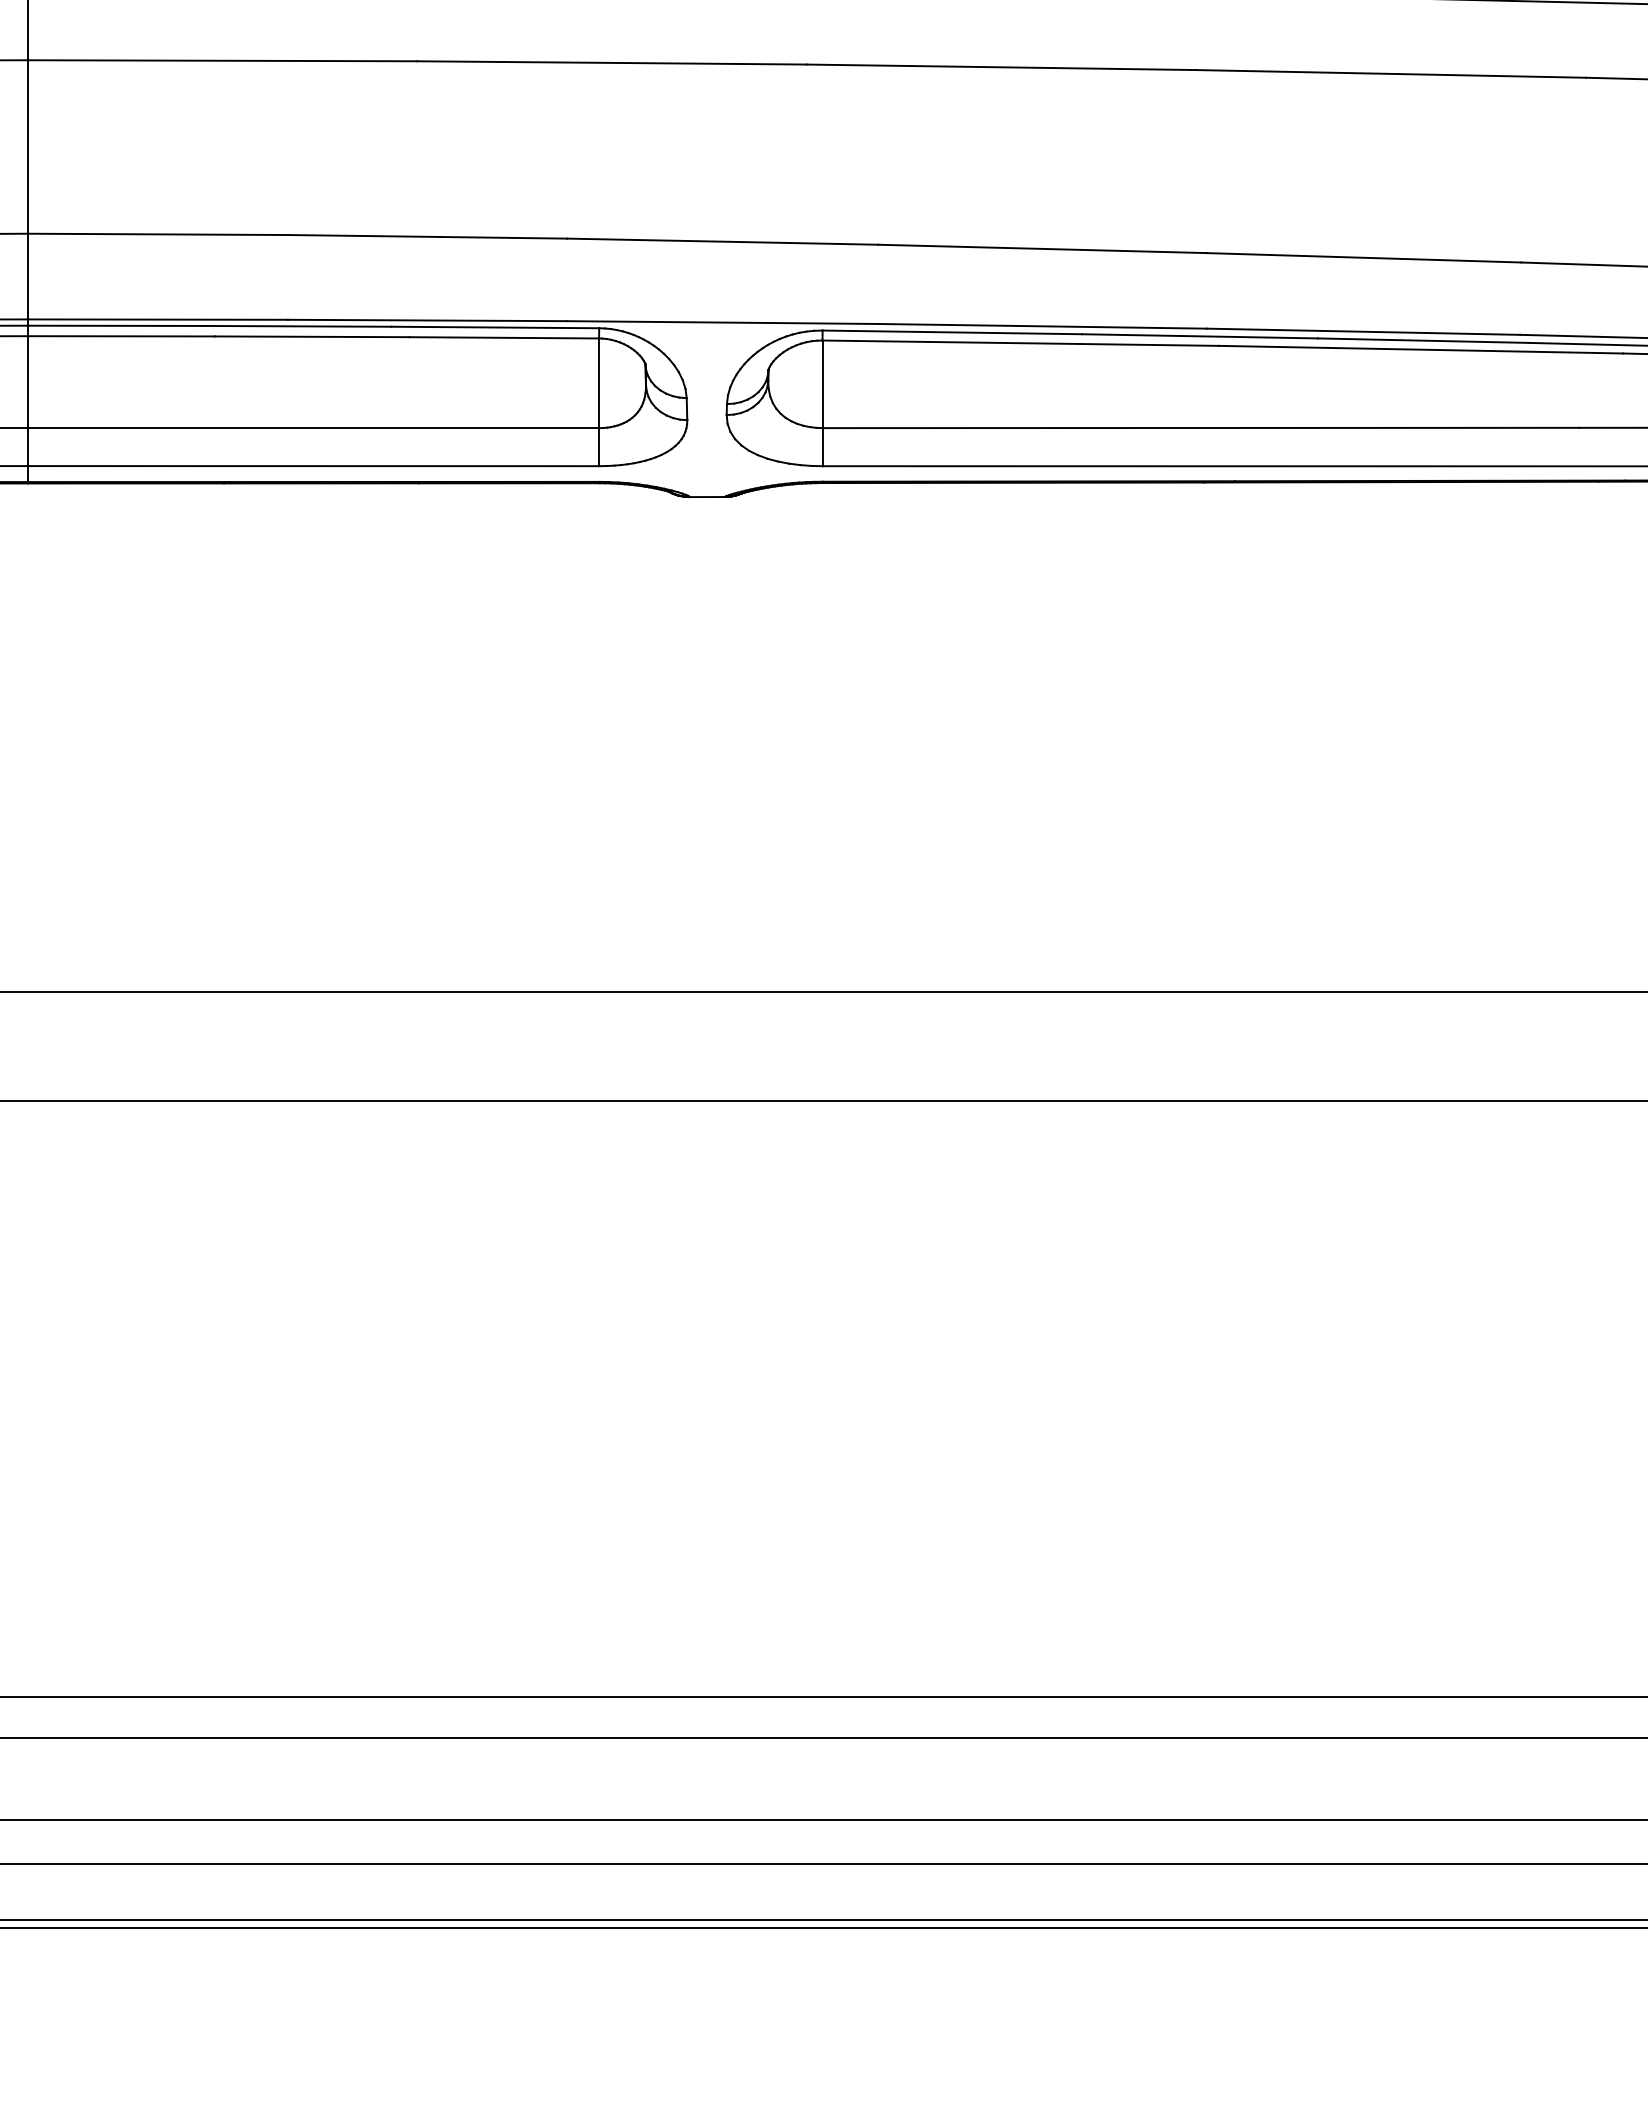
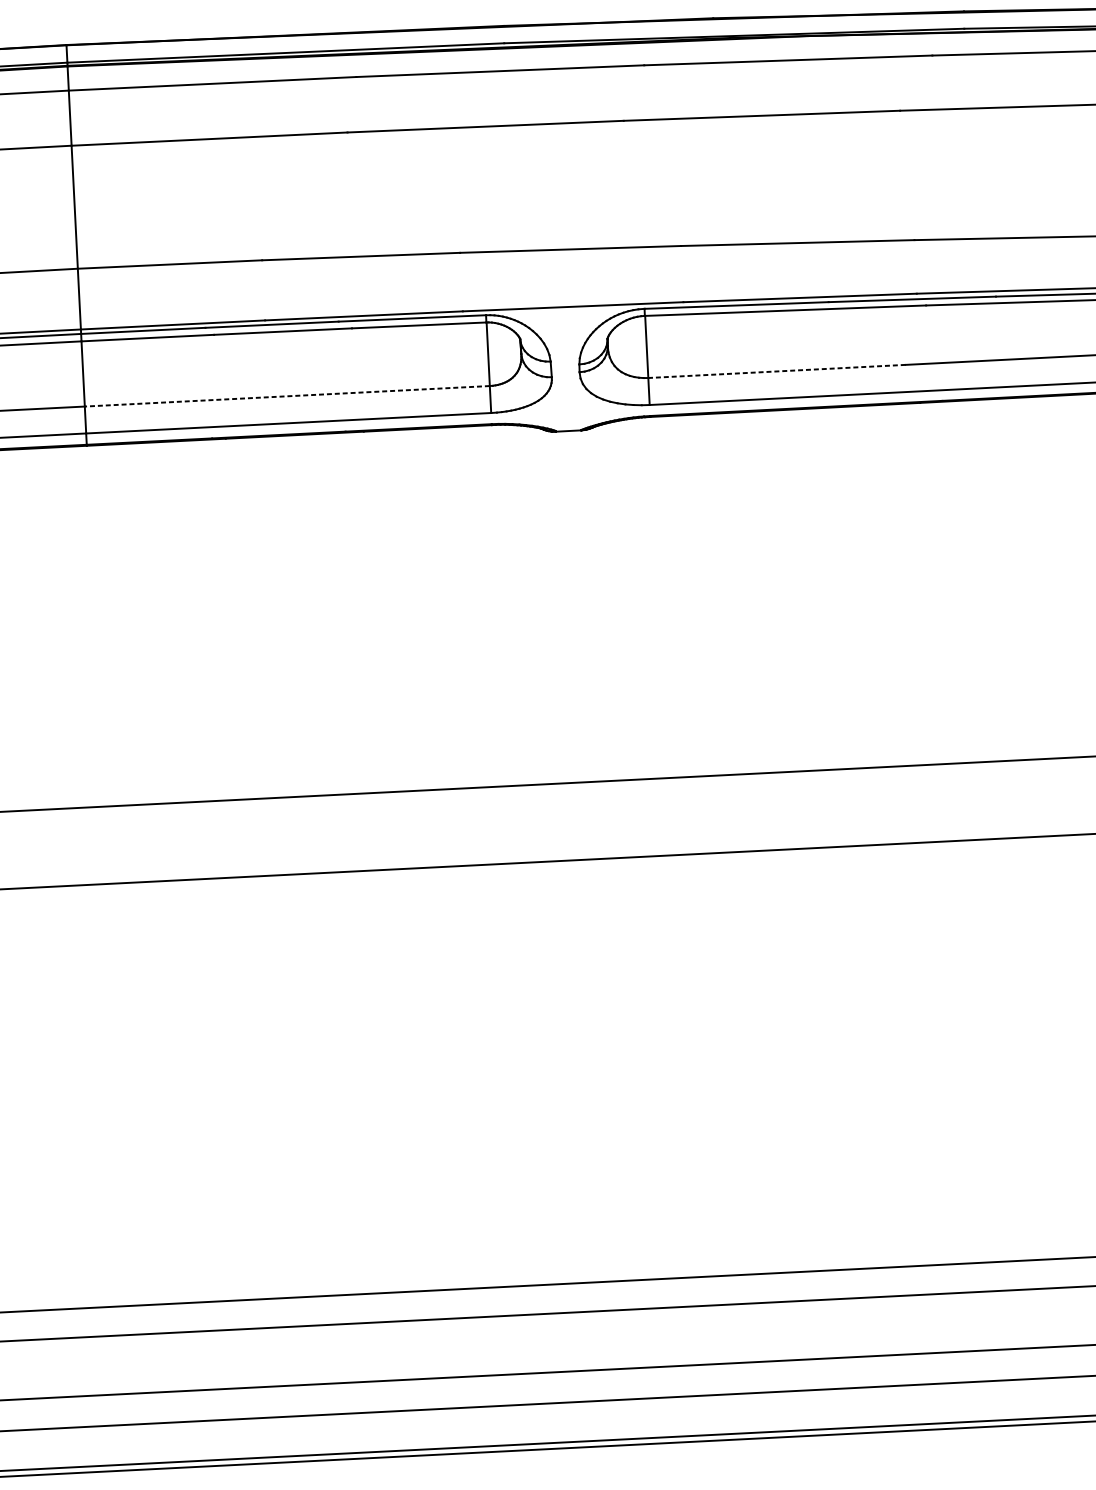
line: (313, 428) -> (287, 396), solid -> dashed
line: (1004, 428) -> (777, 371), solid -> dashed

